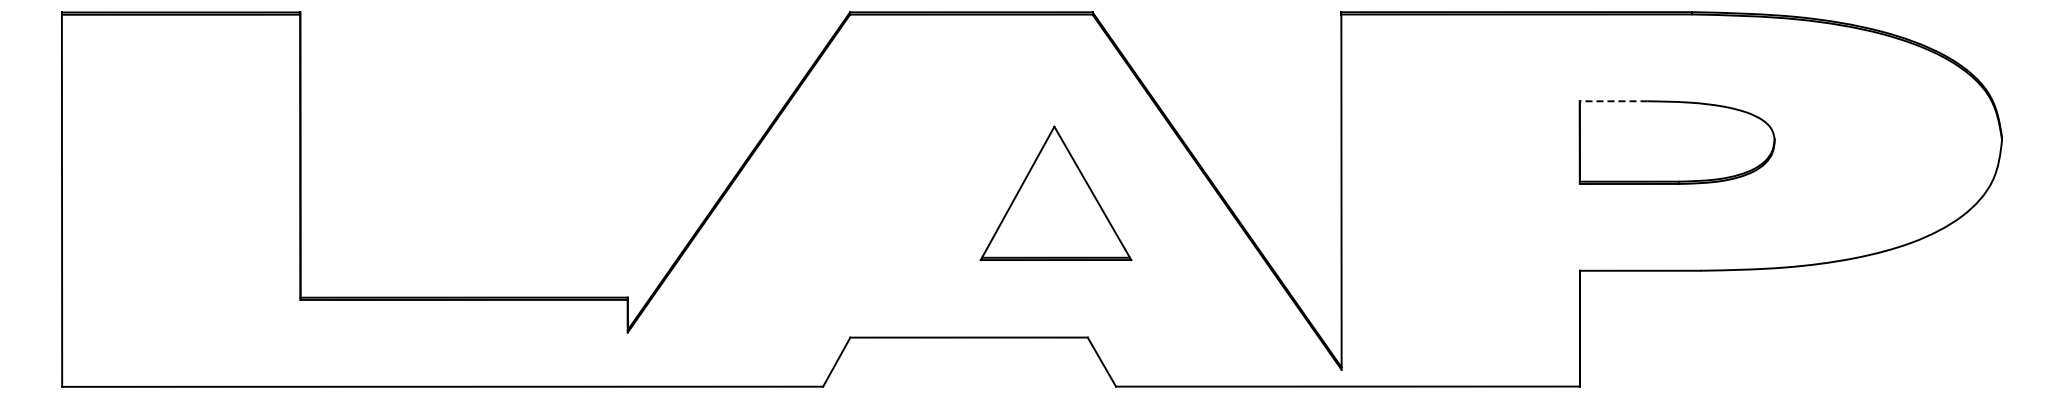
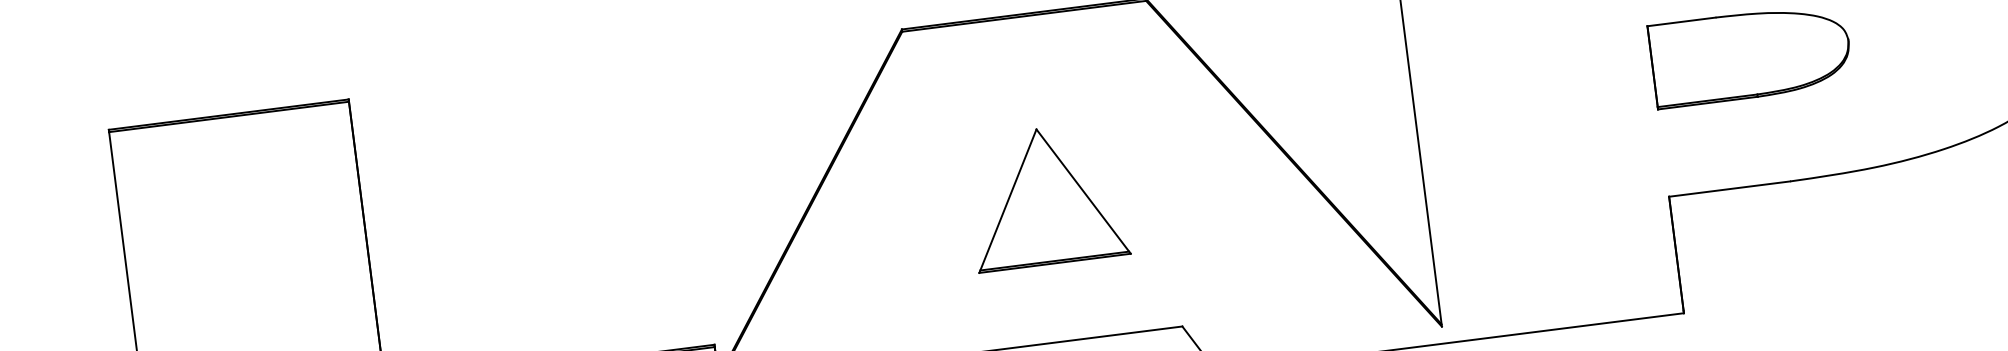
line: (1613, 101) -> (1681, 22), dashed -> solid
part: (1055, 193) -> (1046, 196), moved

